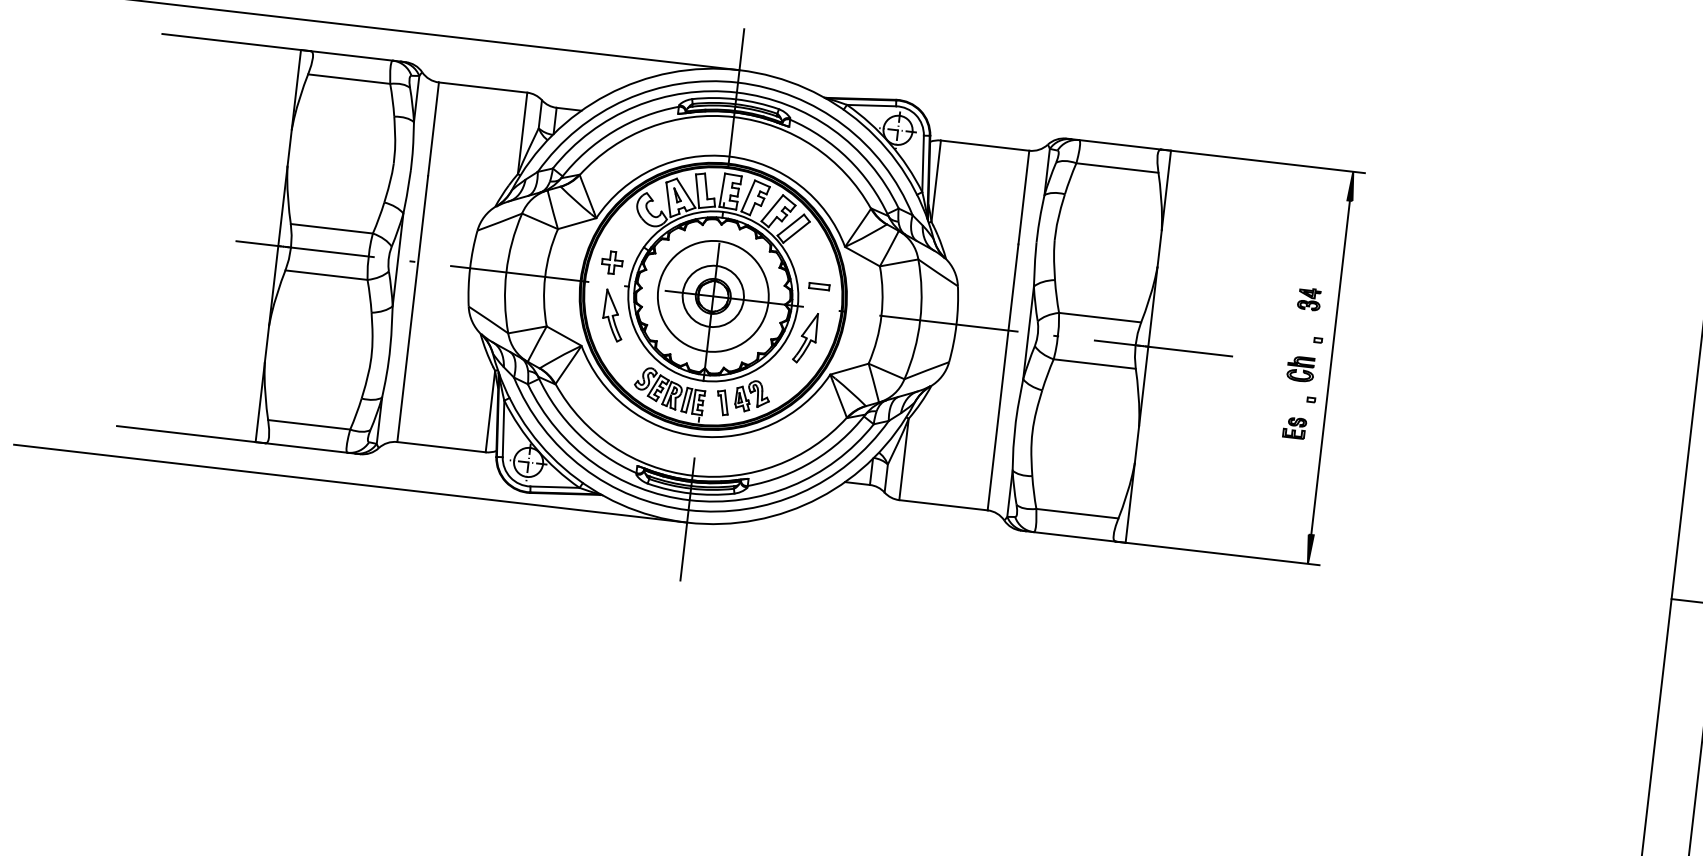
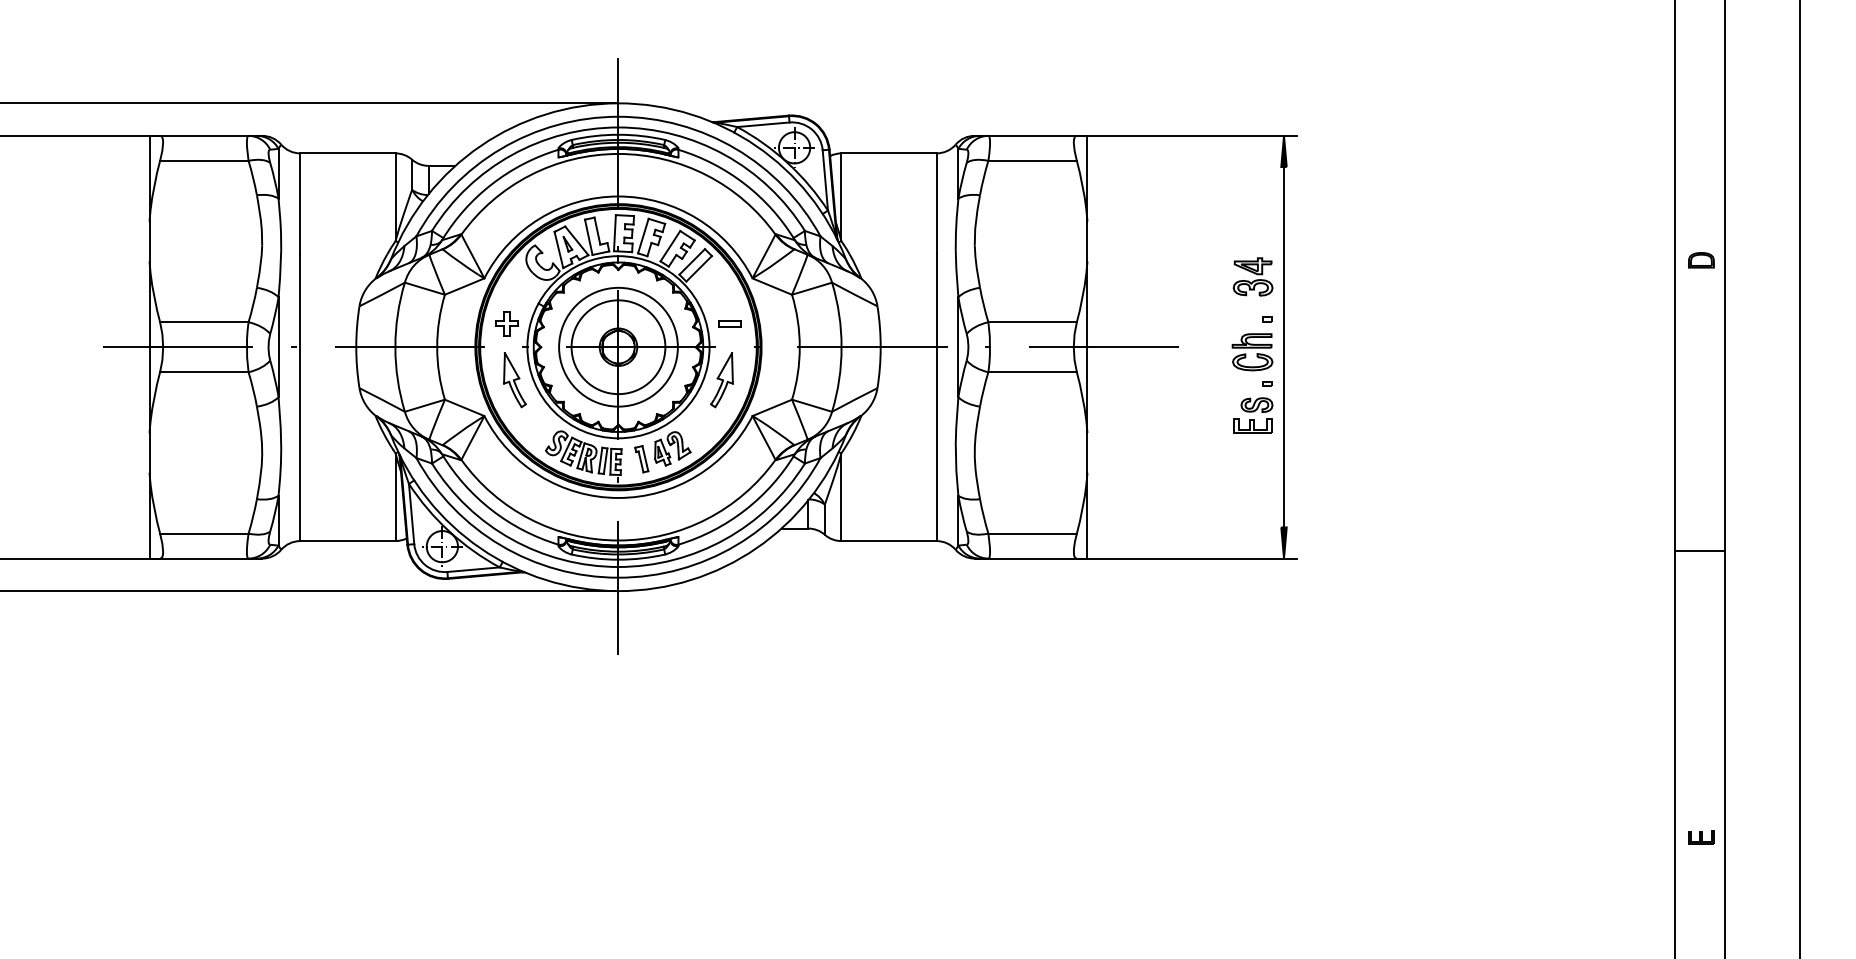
circle: (713, 296) -> (618, 347), size x1.43
part: (1308, 298) -> (1252, 276), size x1.67
part: (1300, 369) -> (1252, 352), size x1.43
part: (1294, 427) -> (1253, 415), size x1.67

